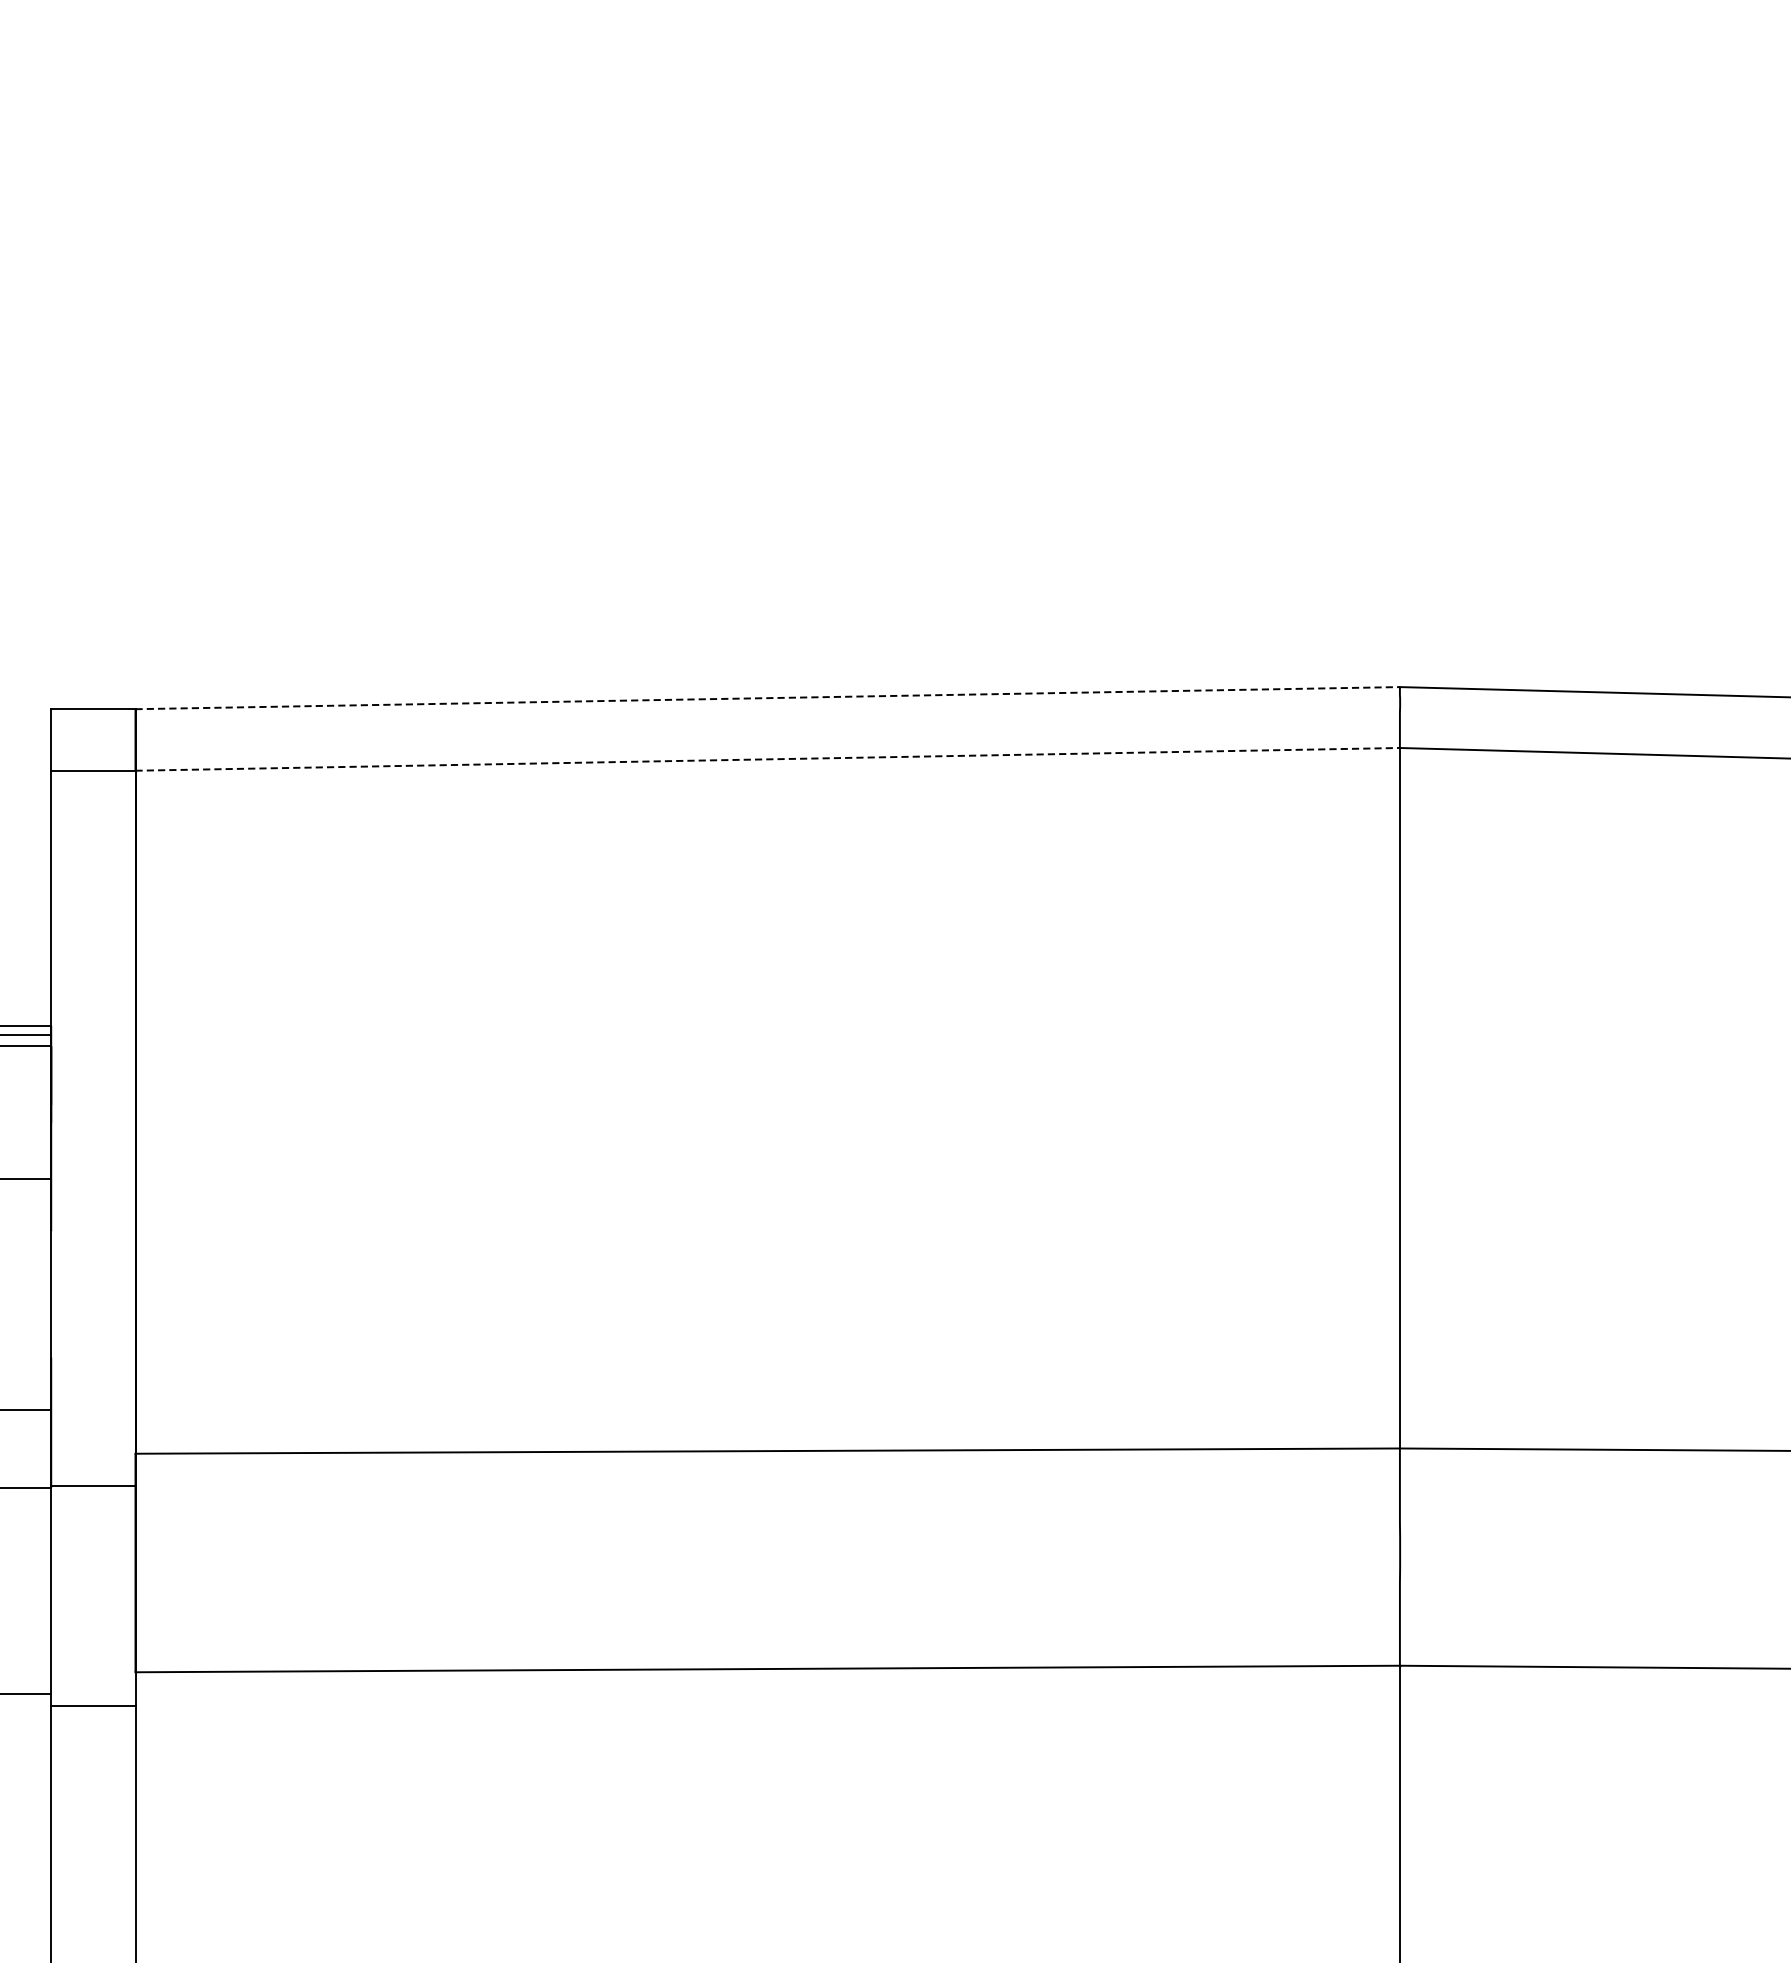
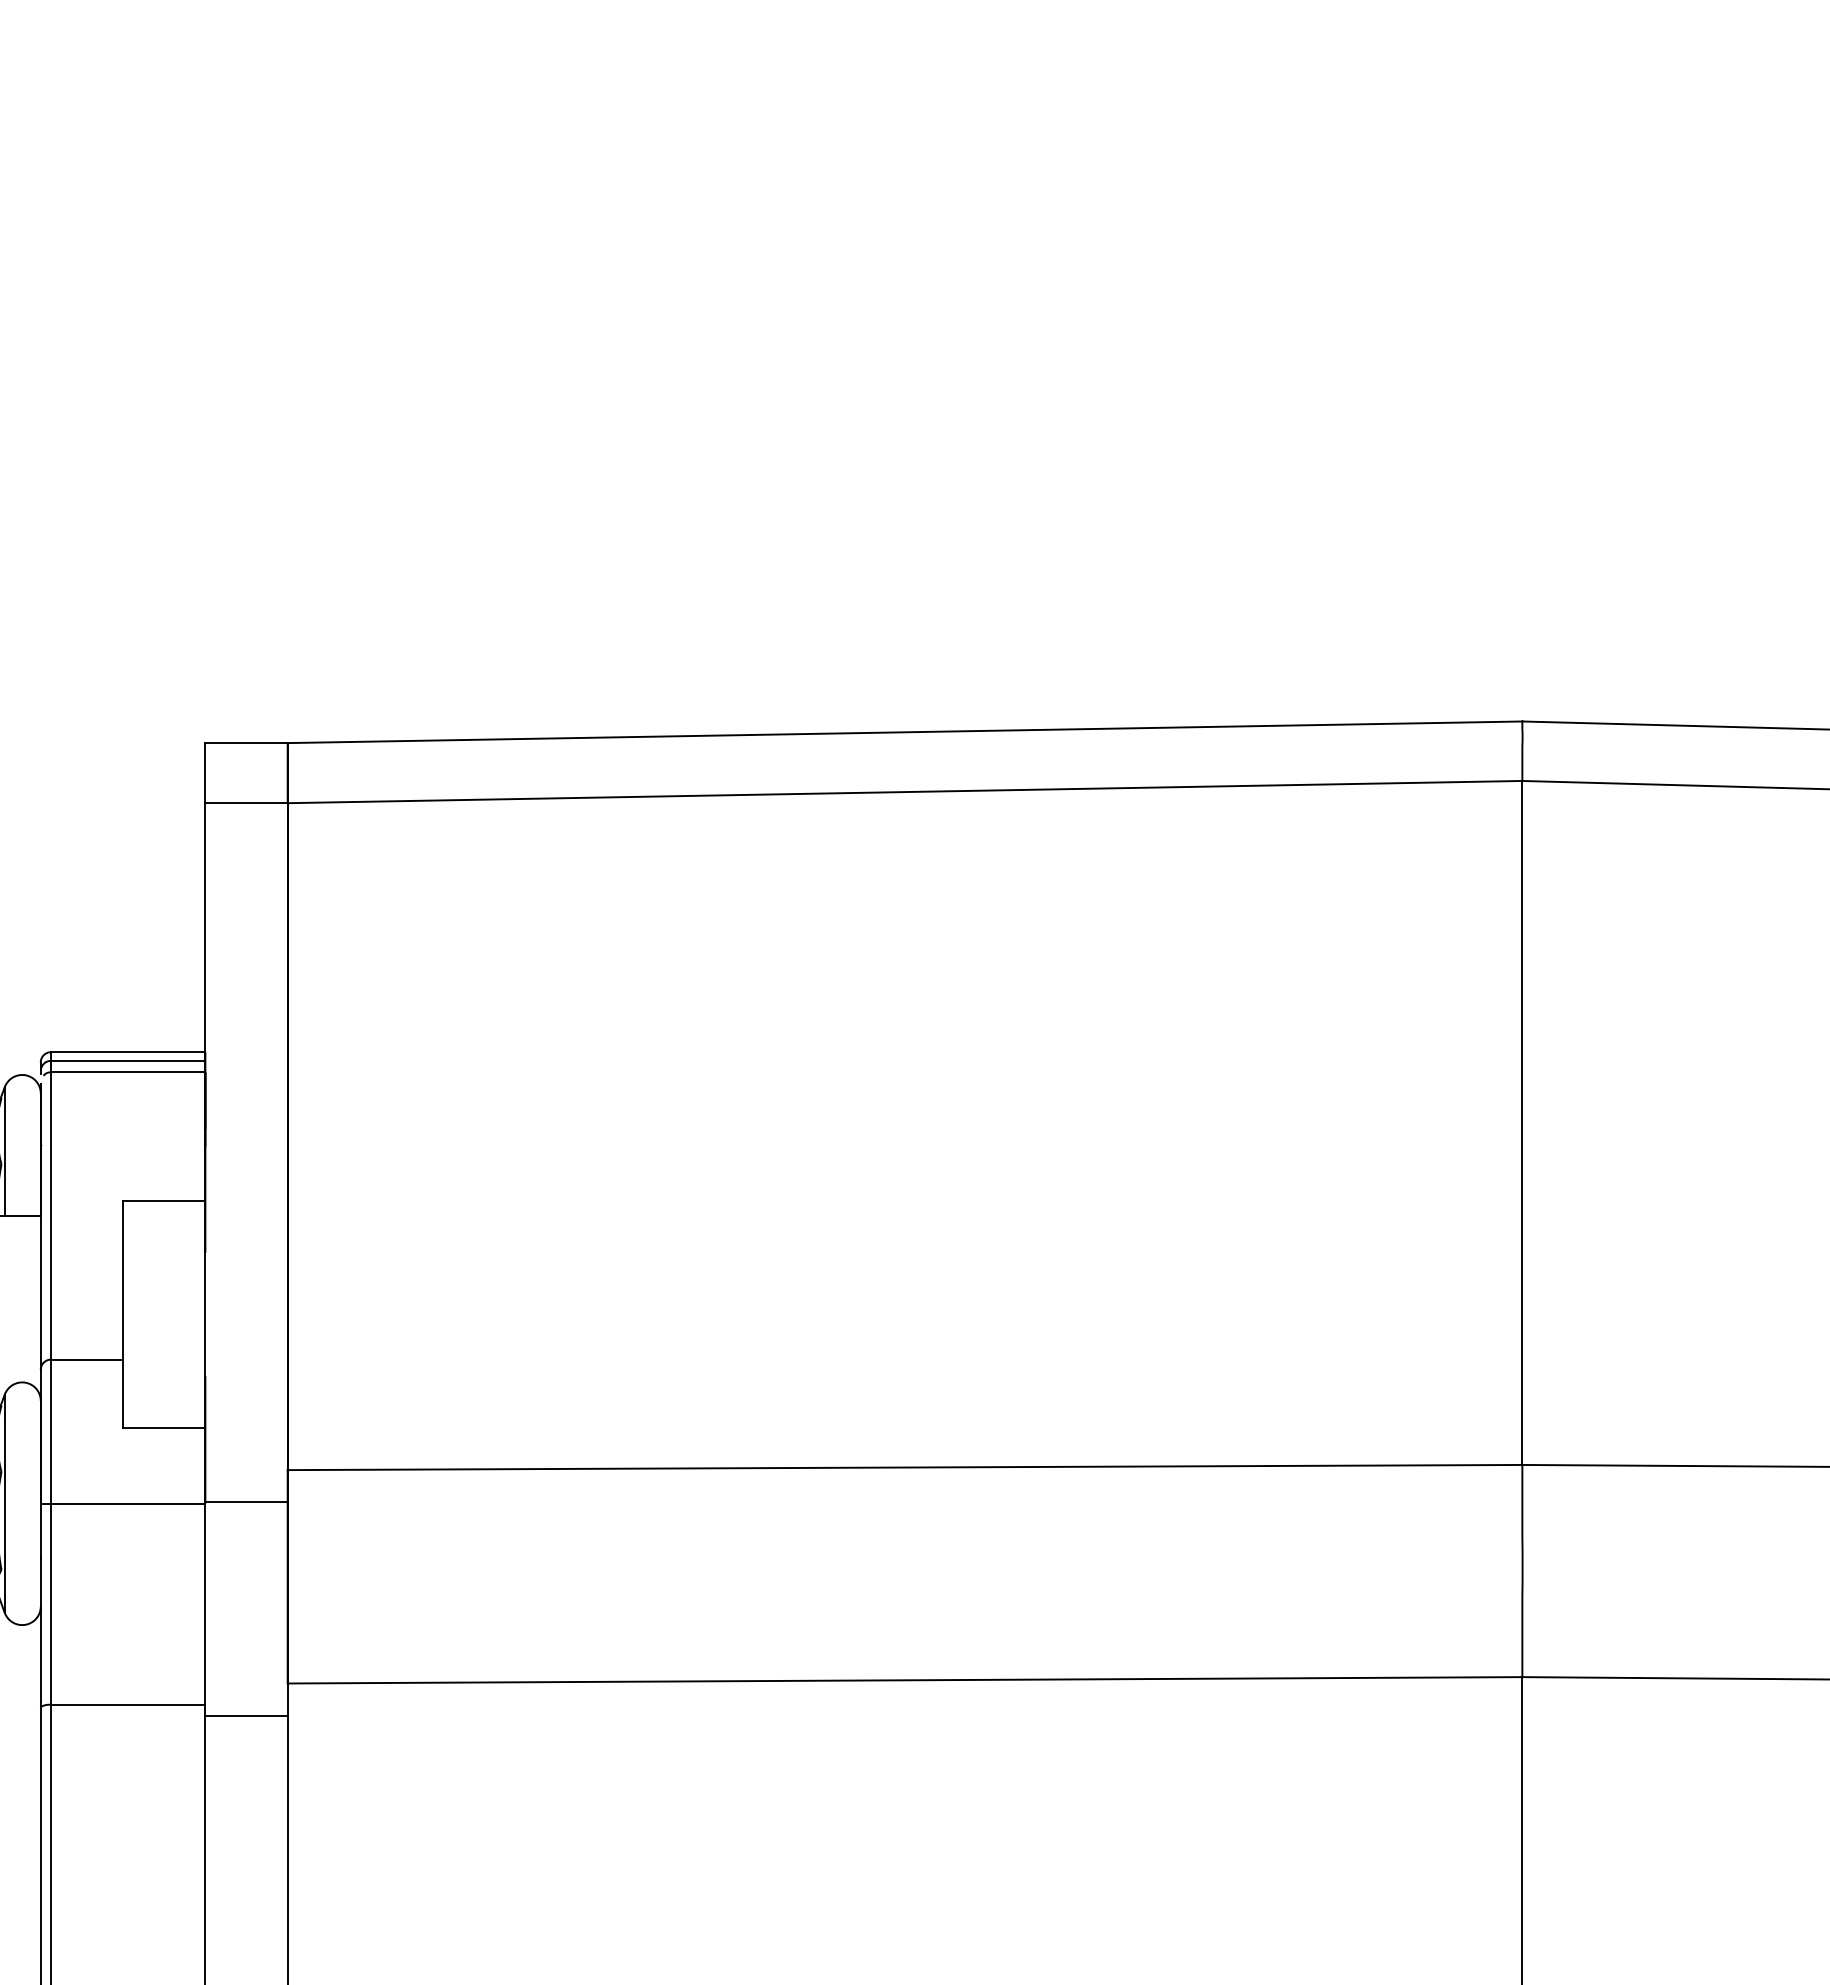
line: (768, 698) -> (905, 732), dashed -> solid
line: (768, 759) -> (905, 792), dashed -> solid

